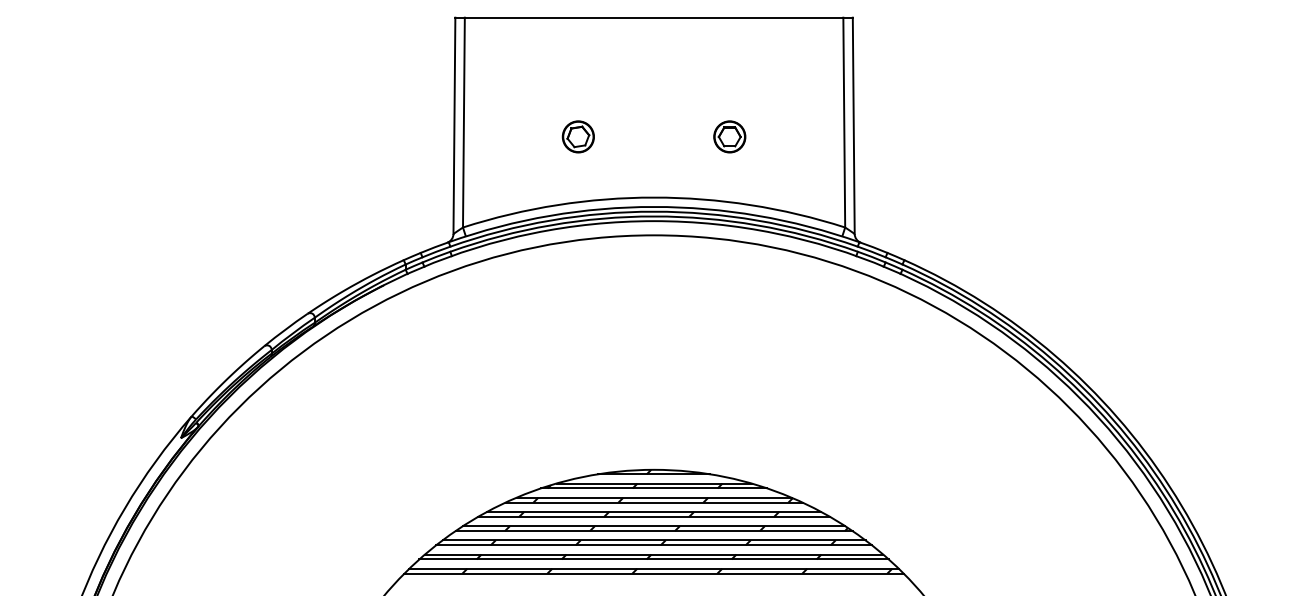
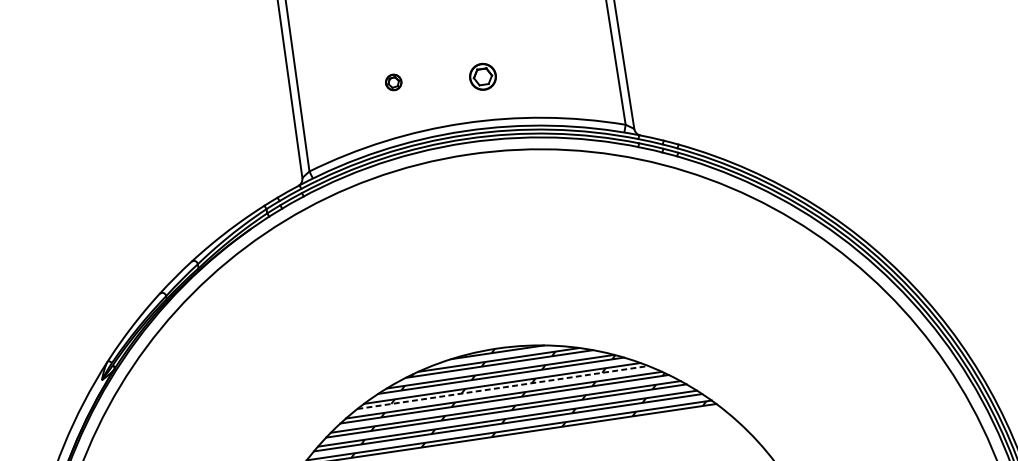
part: (577, 136) -> (393, 82), size x0.6
part: (729, 136) -> (482, 76), moved
line: (654, 516) -> (503, 387), solid -> dashed

